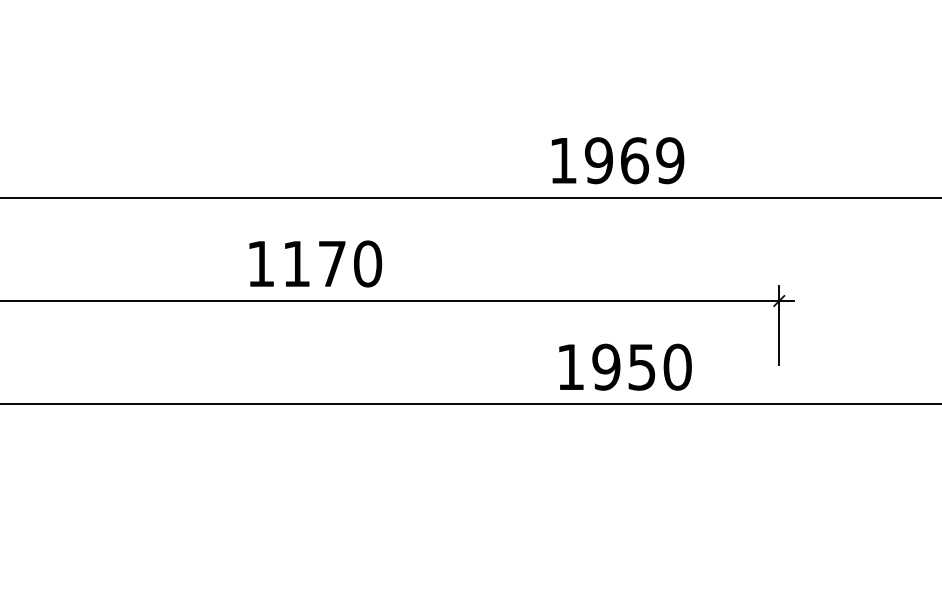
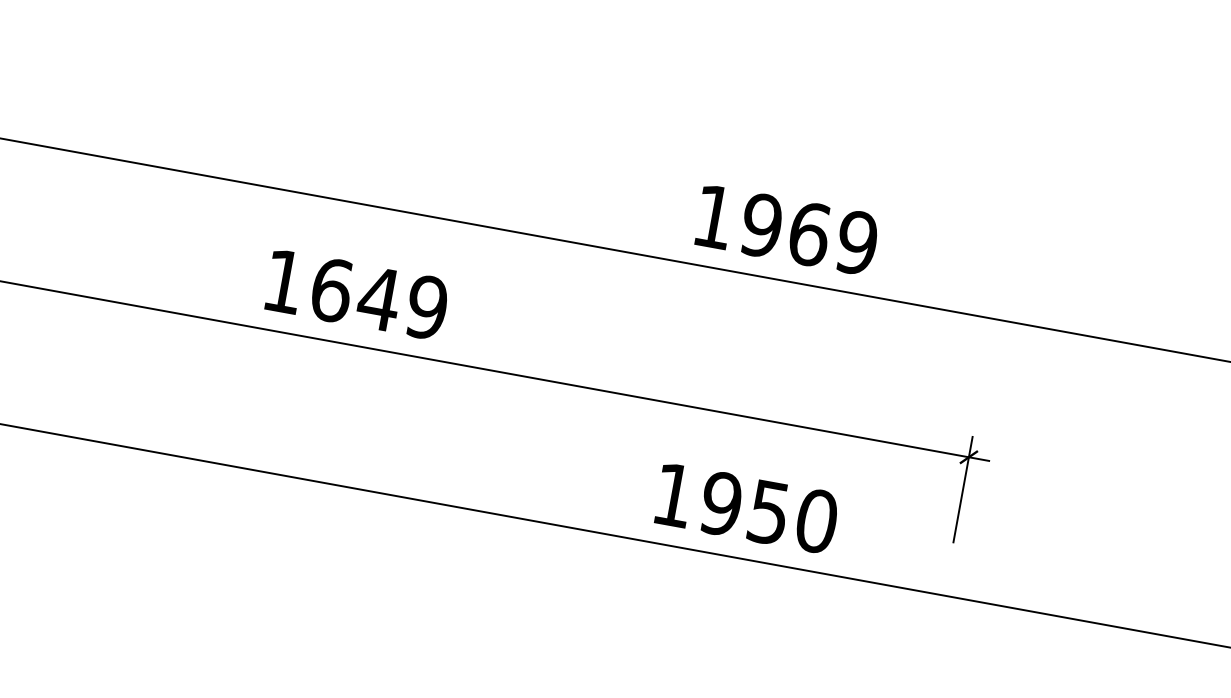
text: (332, 263) -> (379, 298), 1170 -> 1649

